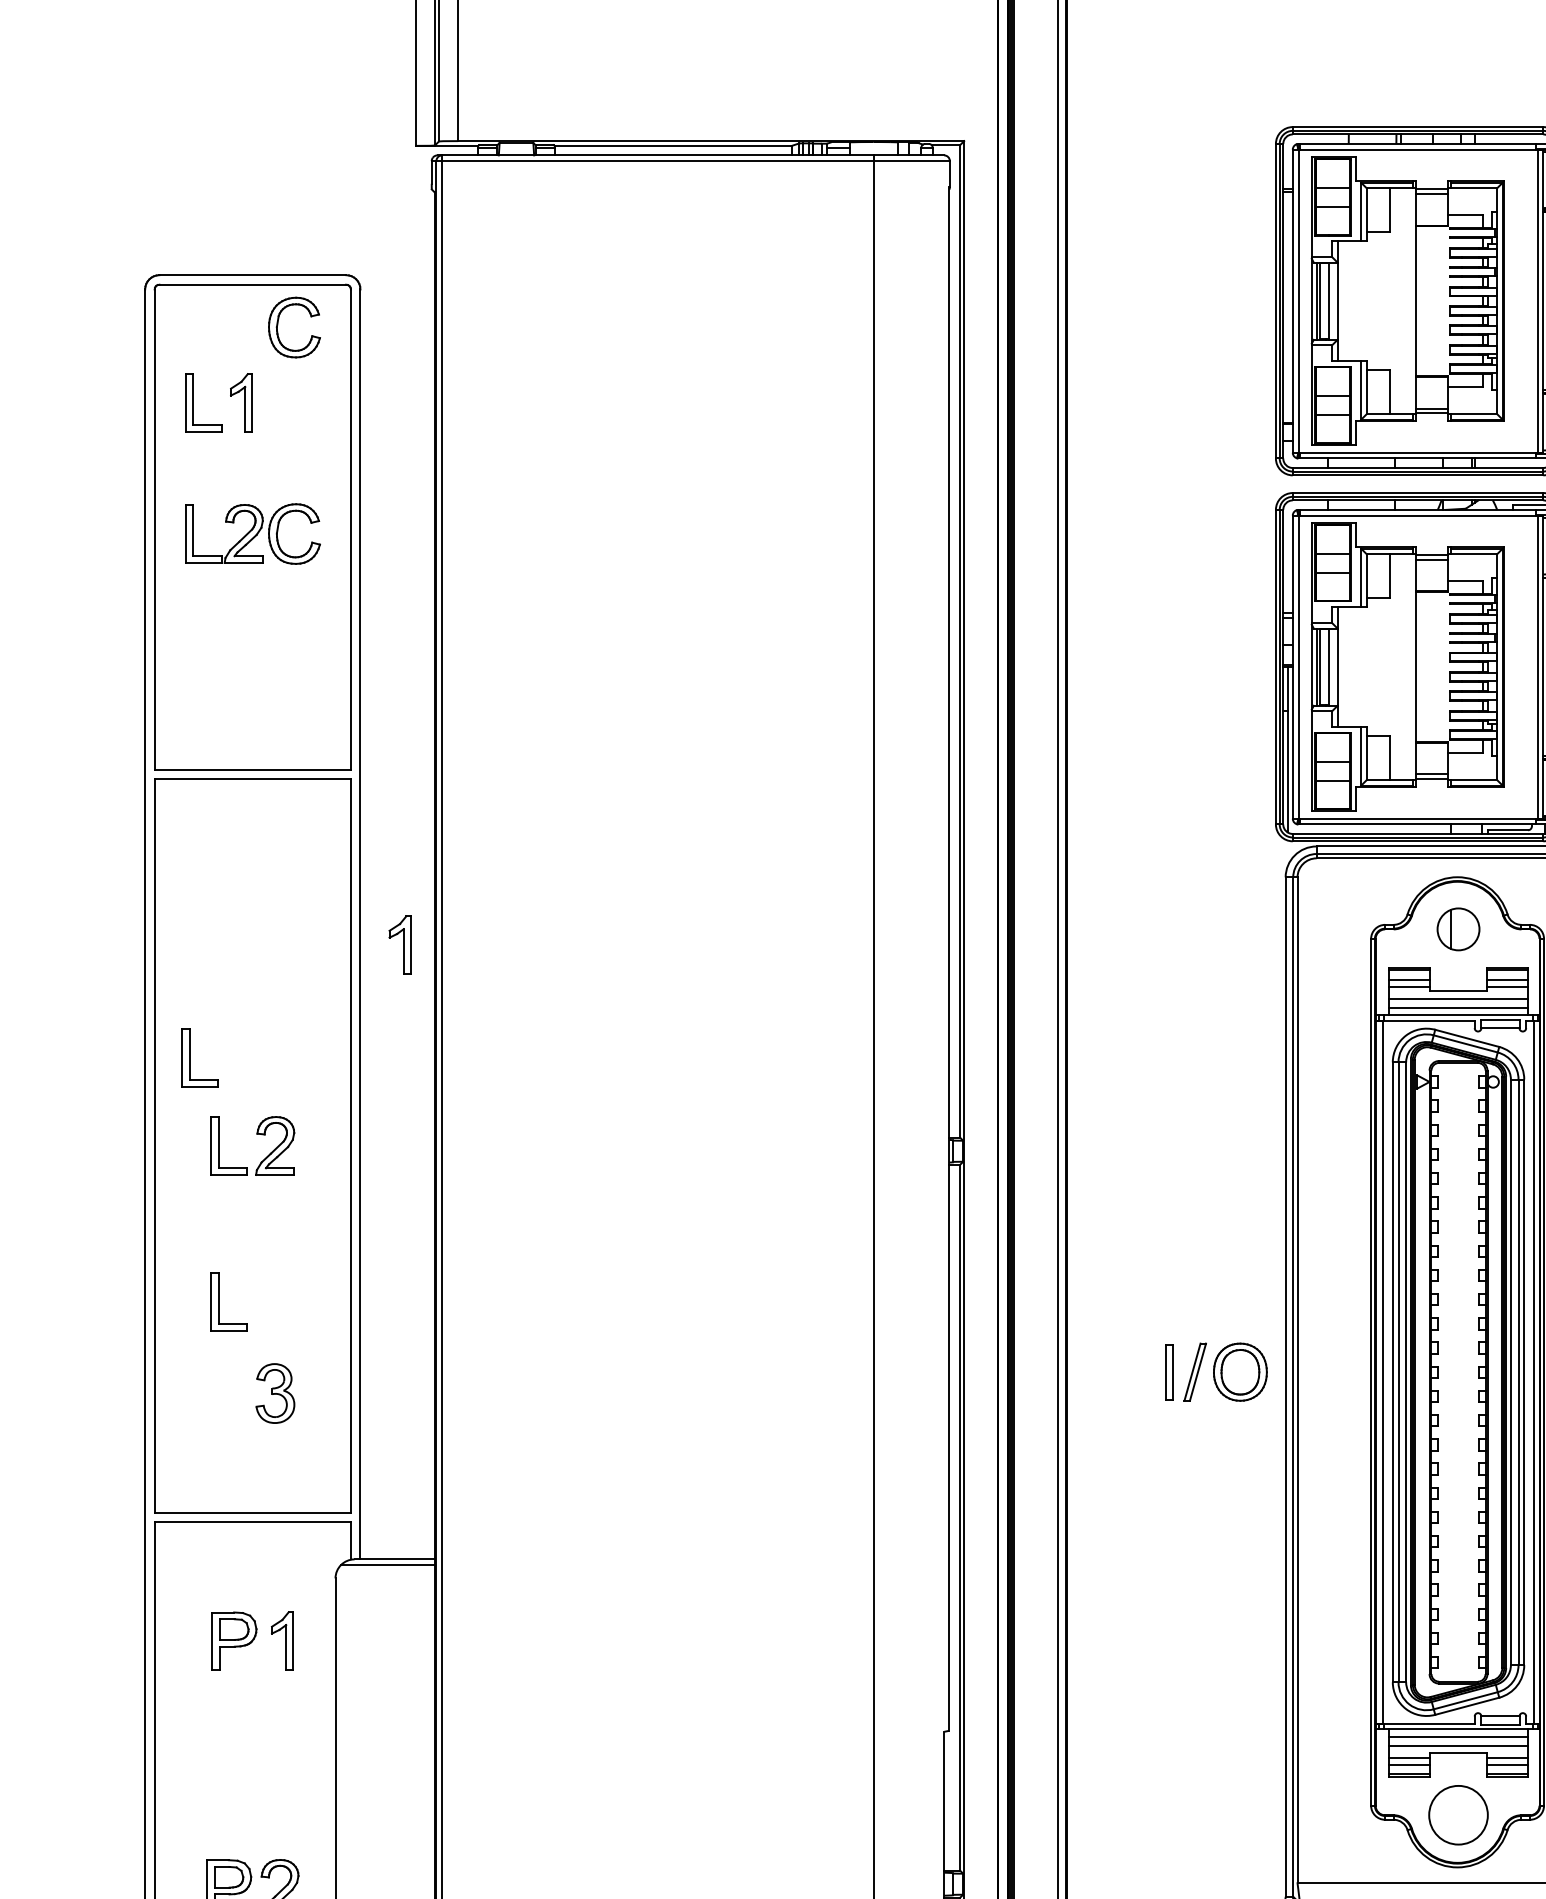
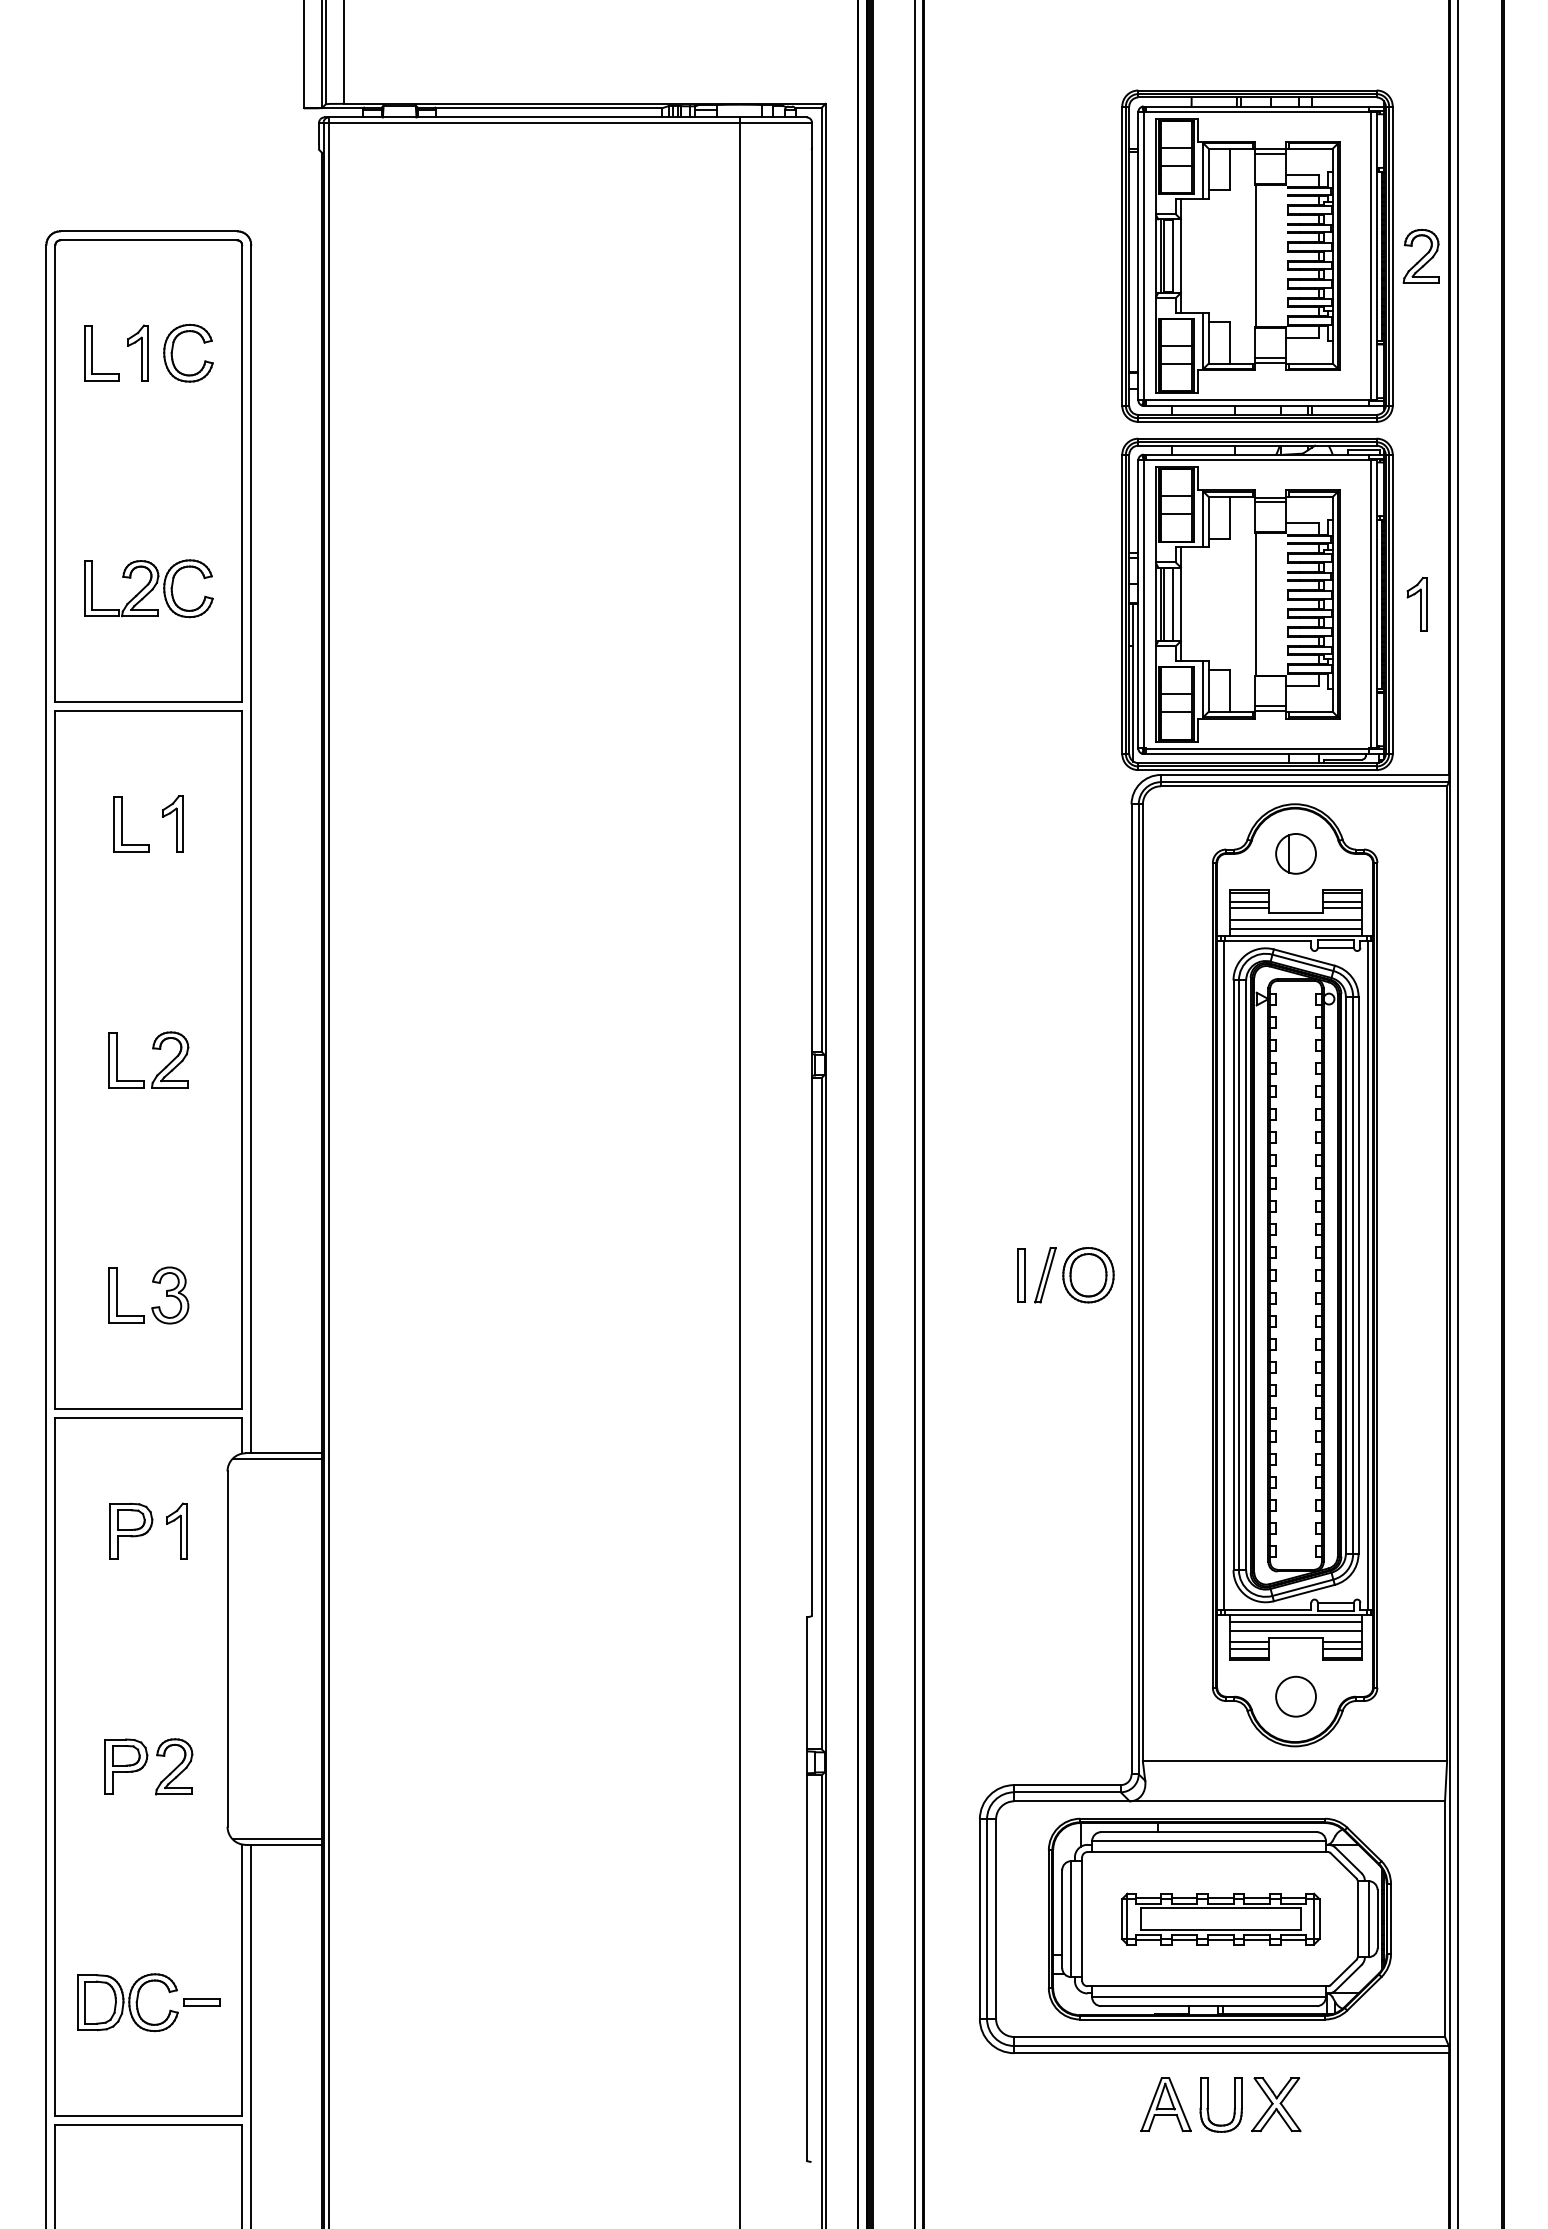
part: (278, 323) -> (173, 349), moved
part: (252, 533) -> (148, 588), moved
part: (399, 944) -> (172, 823), moved
part: (190, 1058) -> (122, 824), moved
part: (219, 1302) -> (117, 1295), moved
circle: (1457, 1814) -> (1295, 1696), size x0.71

